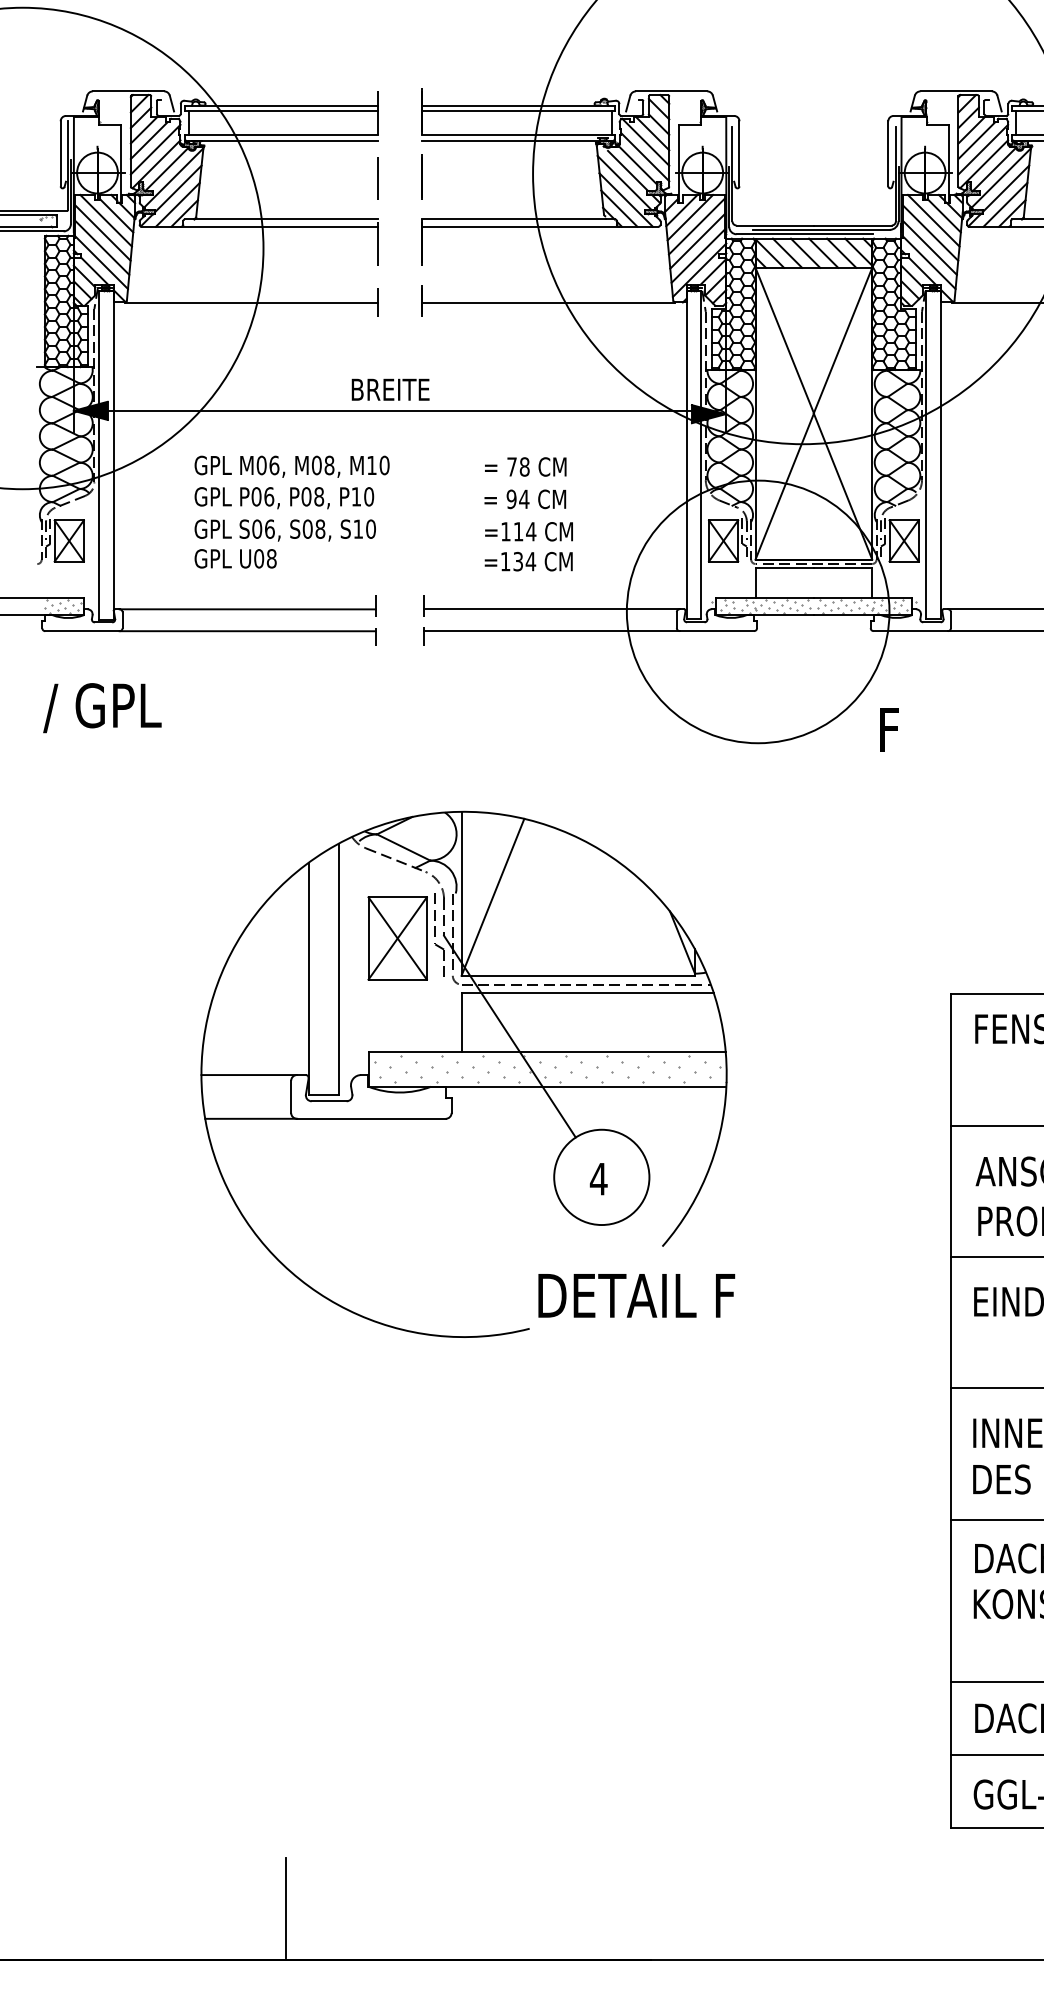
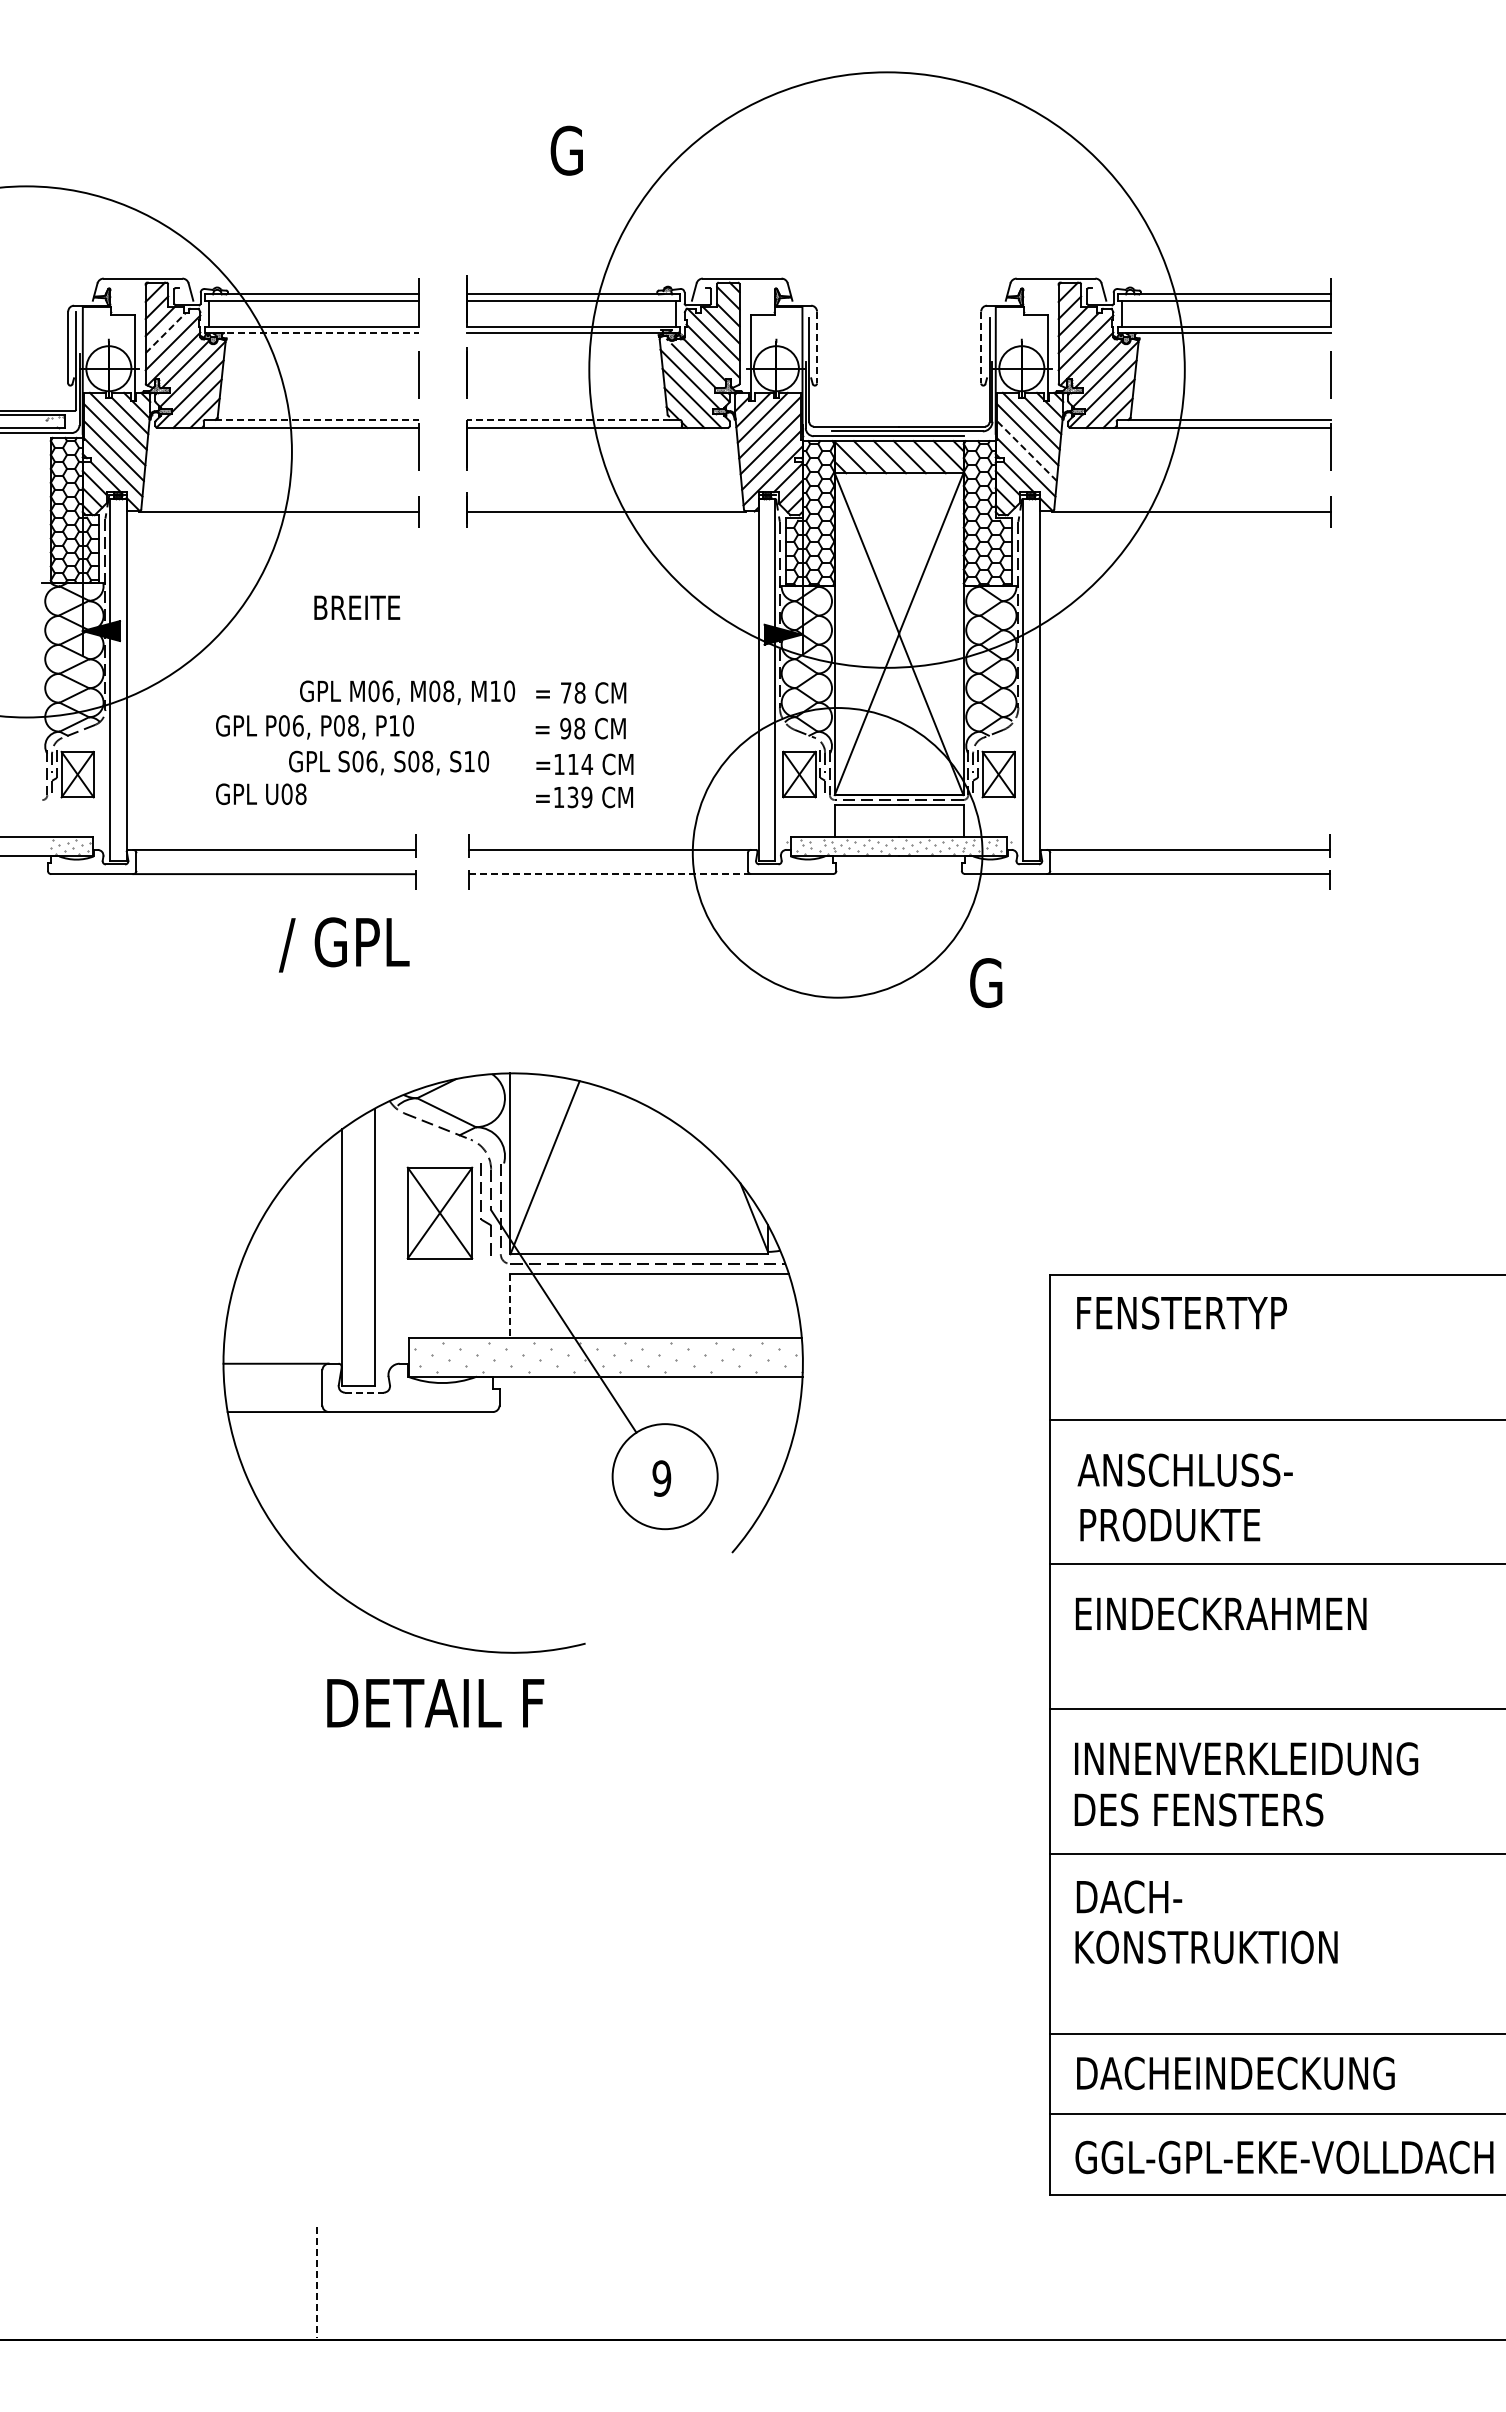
line: (148, 141) -> (165, 333), solid -> dashed
line: (281, 141) -> (311, 333), solid -> dashed
line: (739, 153) -> (817, 347), solid -> dashed
line: (888, 153) -> (981, 347), solid -> dashed
line: (285, 219) -> (316, 419), solid -> dashed
line: (514, 219) -> (568, 419), solid -> dashed
line: (929, 247) -> (1026, 450), solid -> dashed
text: (390, 389) -> (357, 607), moved
line: (399, 411) -> (442, 631), removed
text: (292, 466) -> (407, 692), moved
text: (524, 499) -> (579, 728), 94 -> 98
text: (285, 530) -> (389, 762), moved
text: (530, 561) -> (586, 797), =134 -> =139
line: (551, 631) -> (609, 874), solid -> dashed
text: (102, 707) -> (344, 944), moved
text: (893, 729) -> (986, 982), F -> G
line: (461, 1023) -> (510, 1306), solid -> dashed
line: (329, 1101) -> (364, 1392), solid -> dashed
text: (598, 1179) -> (661, 1478), 4 -> 9
text: (636, 1296) -> (435, 1703), moved
line: (285, 1908) -> (316, 2283), solid -> dashed

